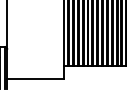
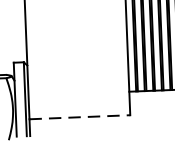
line: (35, 79) -> (79, 117), solid -> dashed

